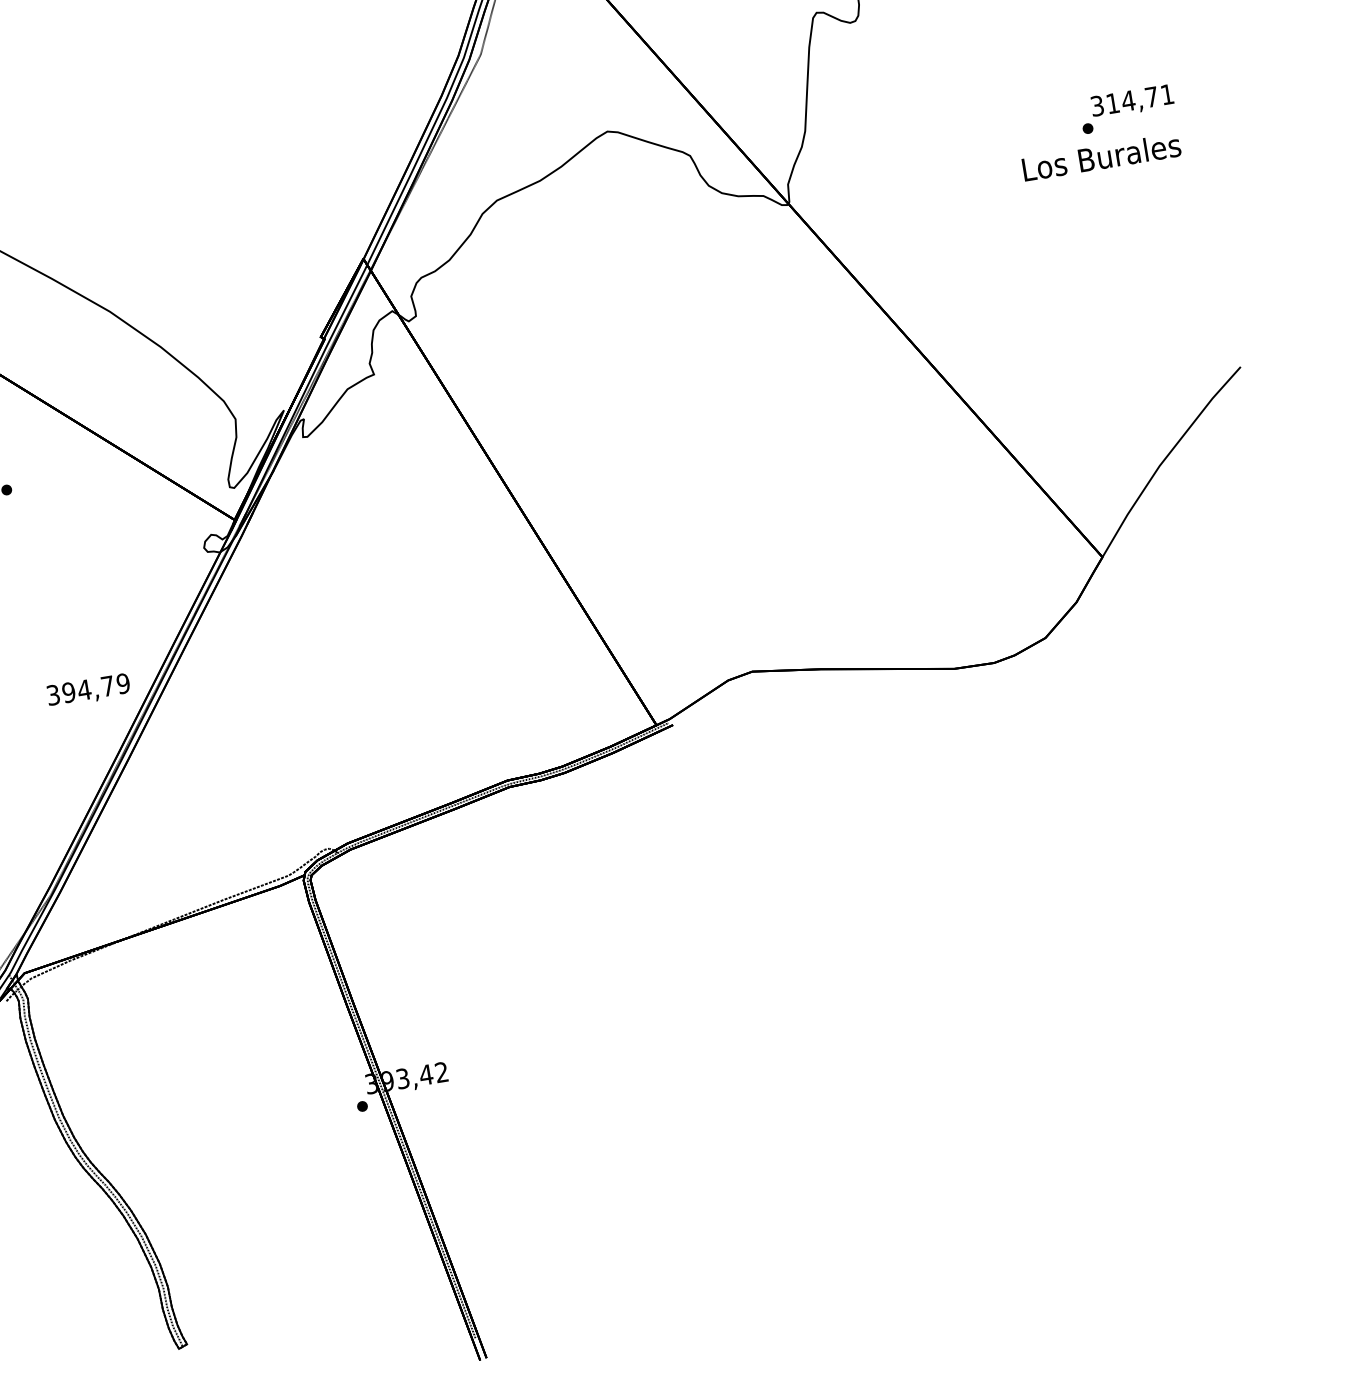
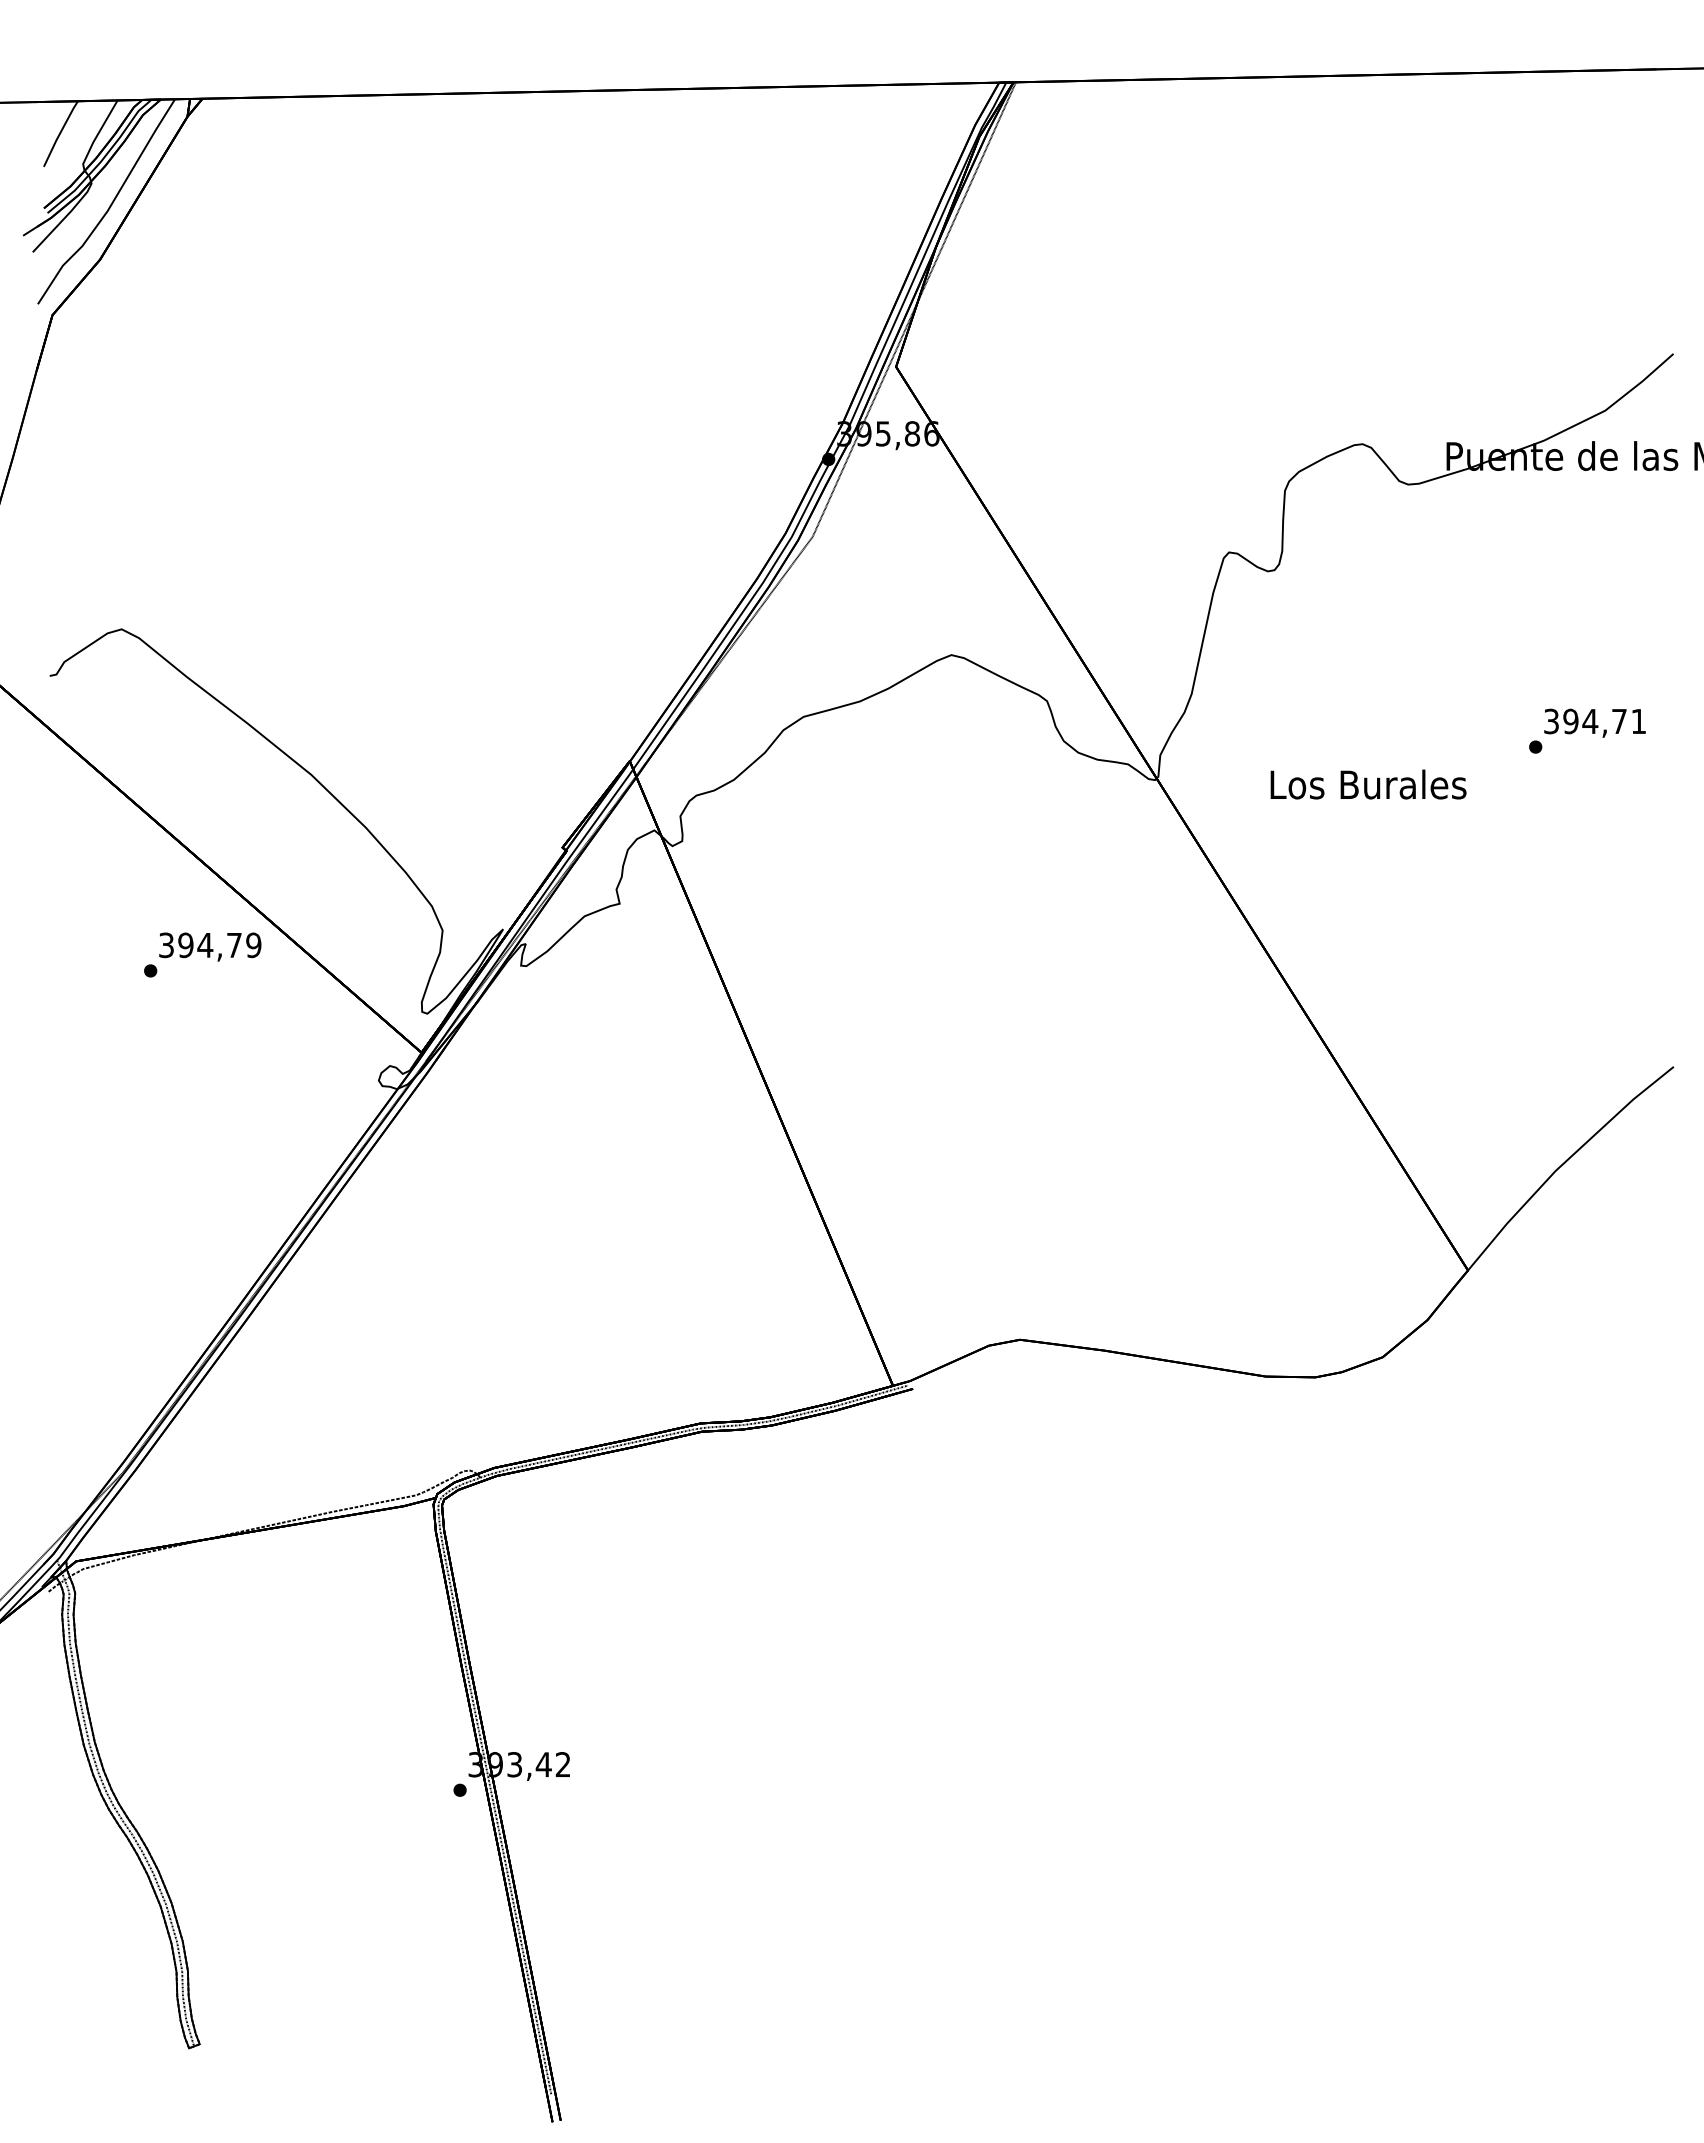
text: (1112, 103) -> (1570, 721), 314,71 -> 394,71
text: (1101, 157) -> (1368, 784), moved
text: (88, 690) -> (210, 946), moved

